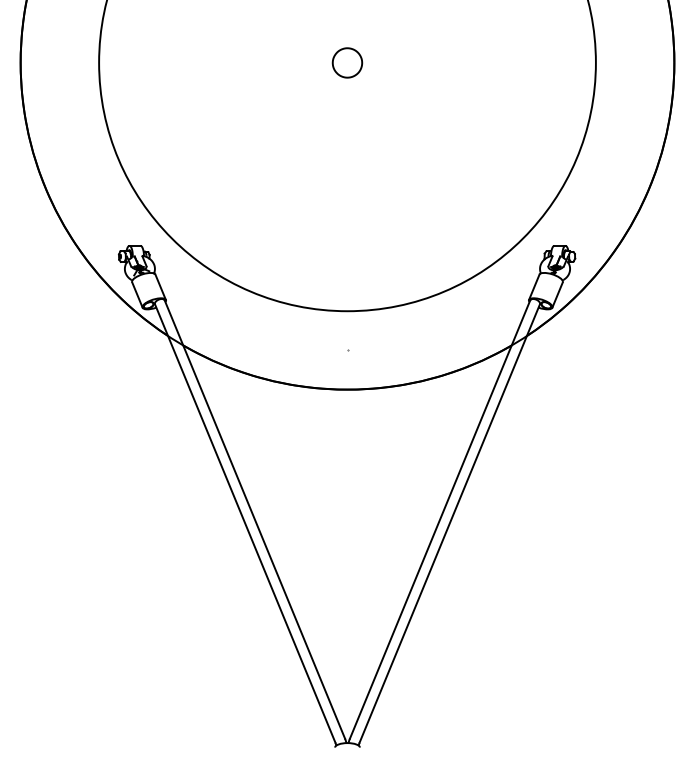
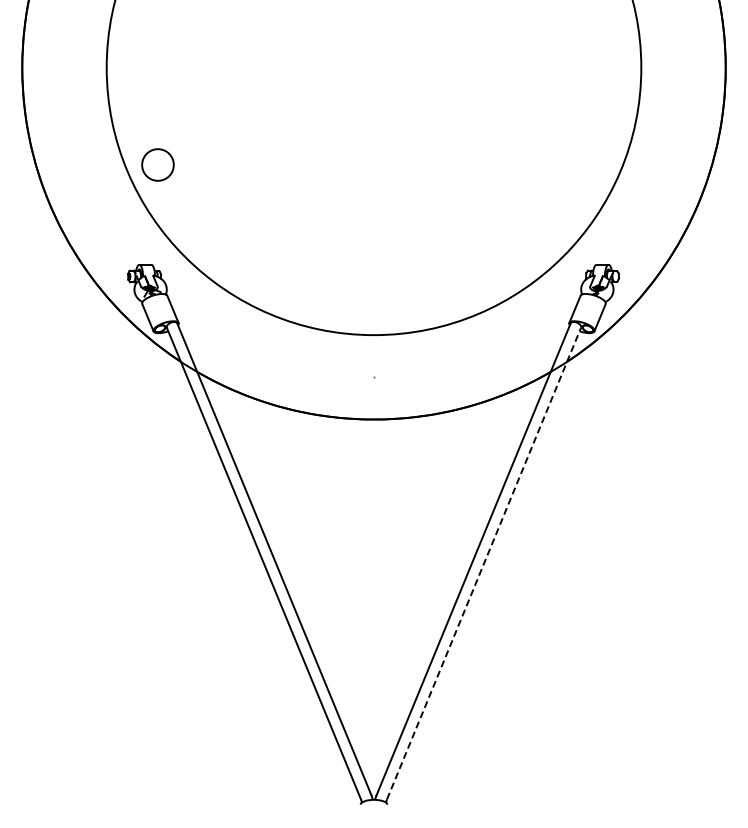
part: (347, 62) -> (157, 164), moved
line: (450, 523) -> (484, 563), solid -> dashed

